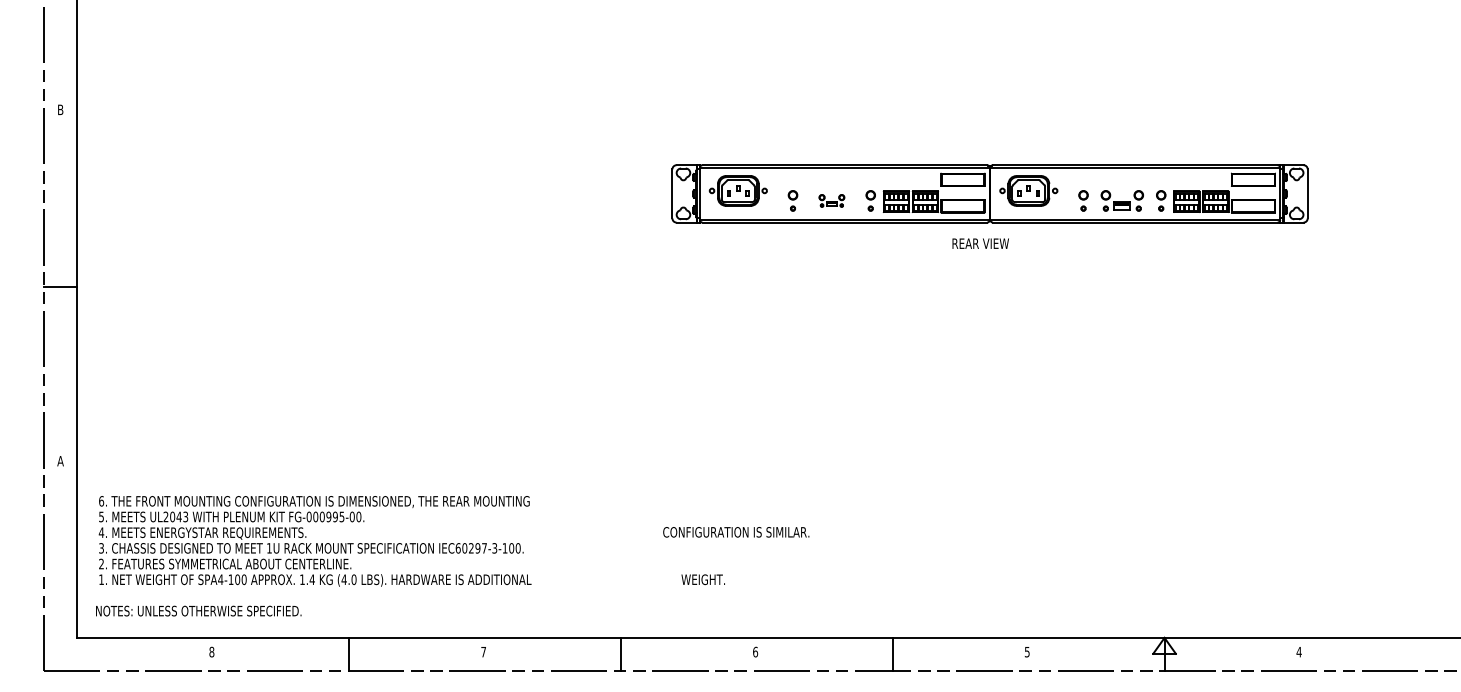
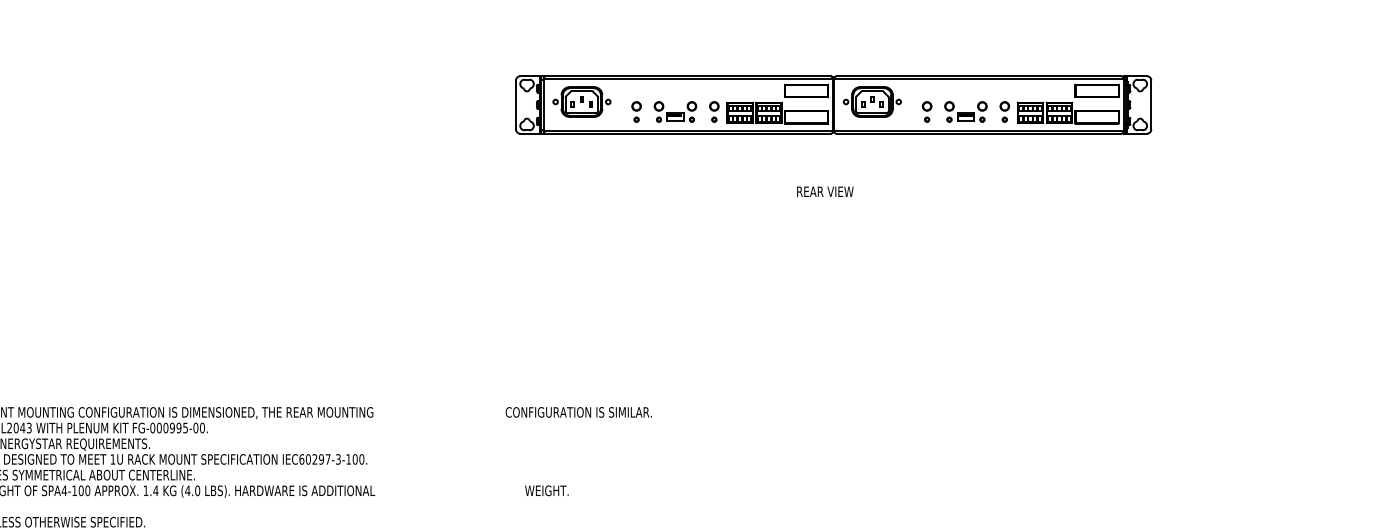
part: (831, 200) -> (675, 111), size x1.67
text: (980, 243) -> (825, 191), moved
text: (736, 532) -> (579, 412), moved

